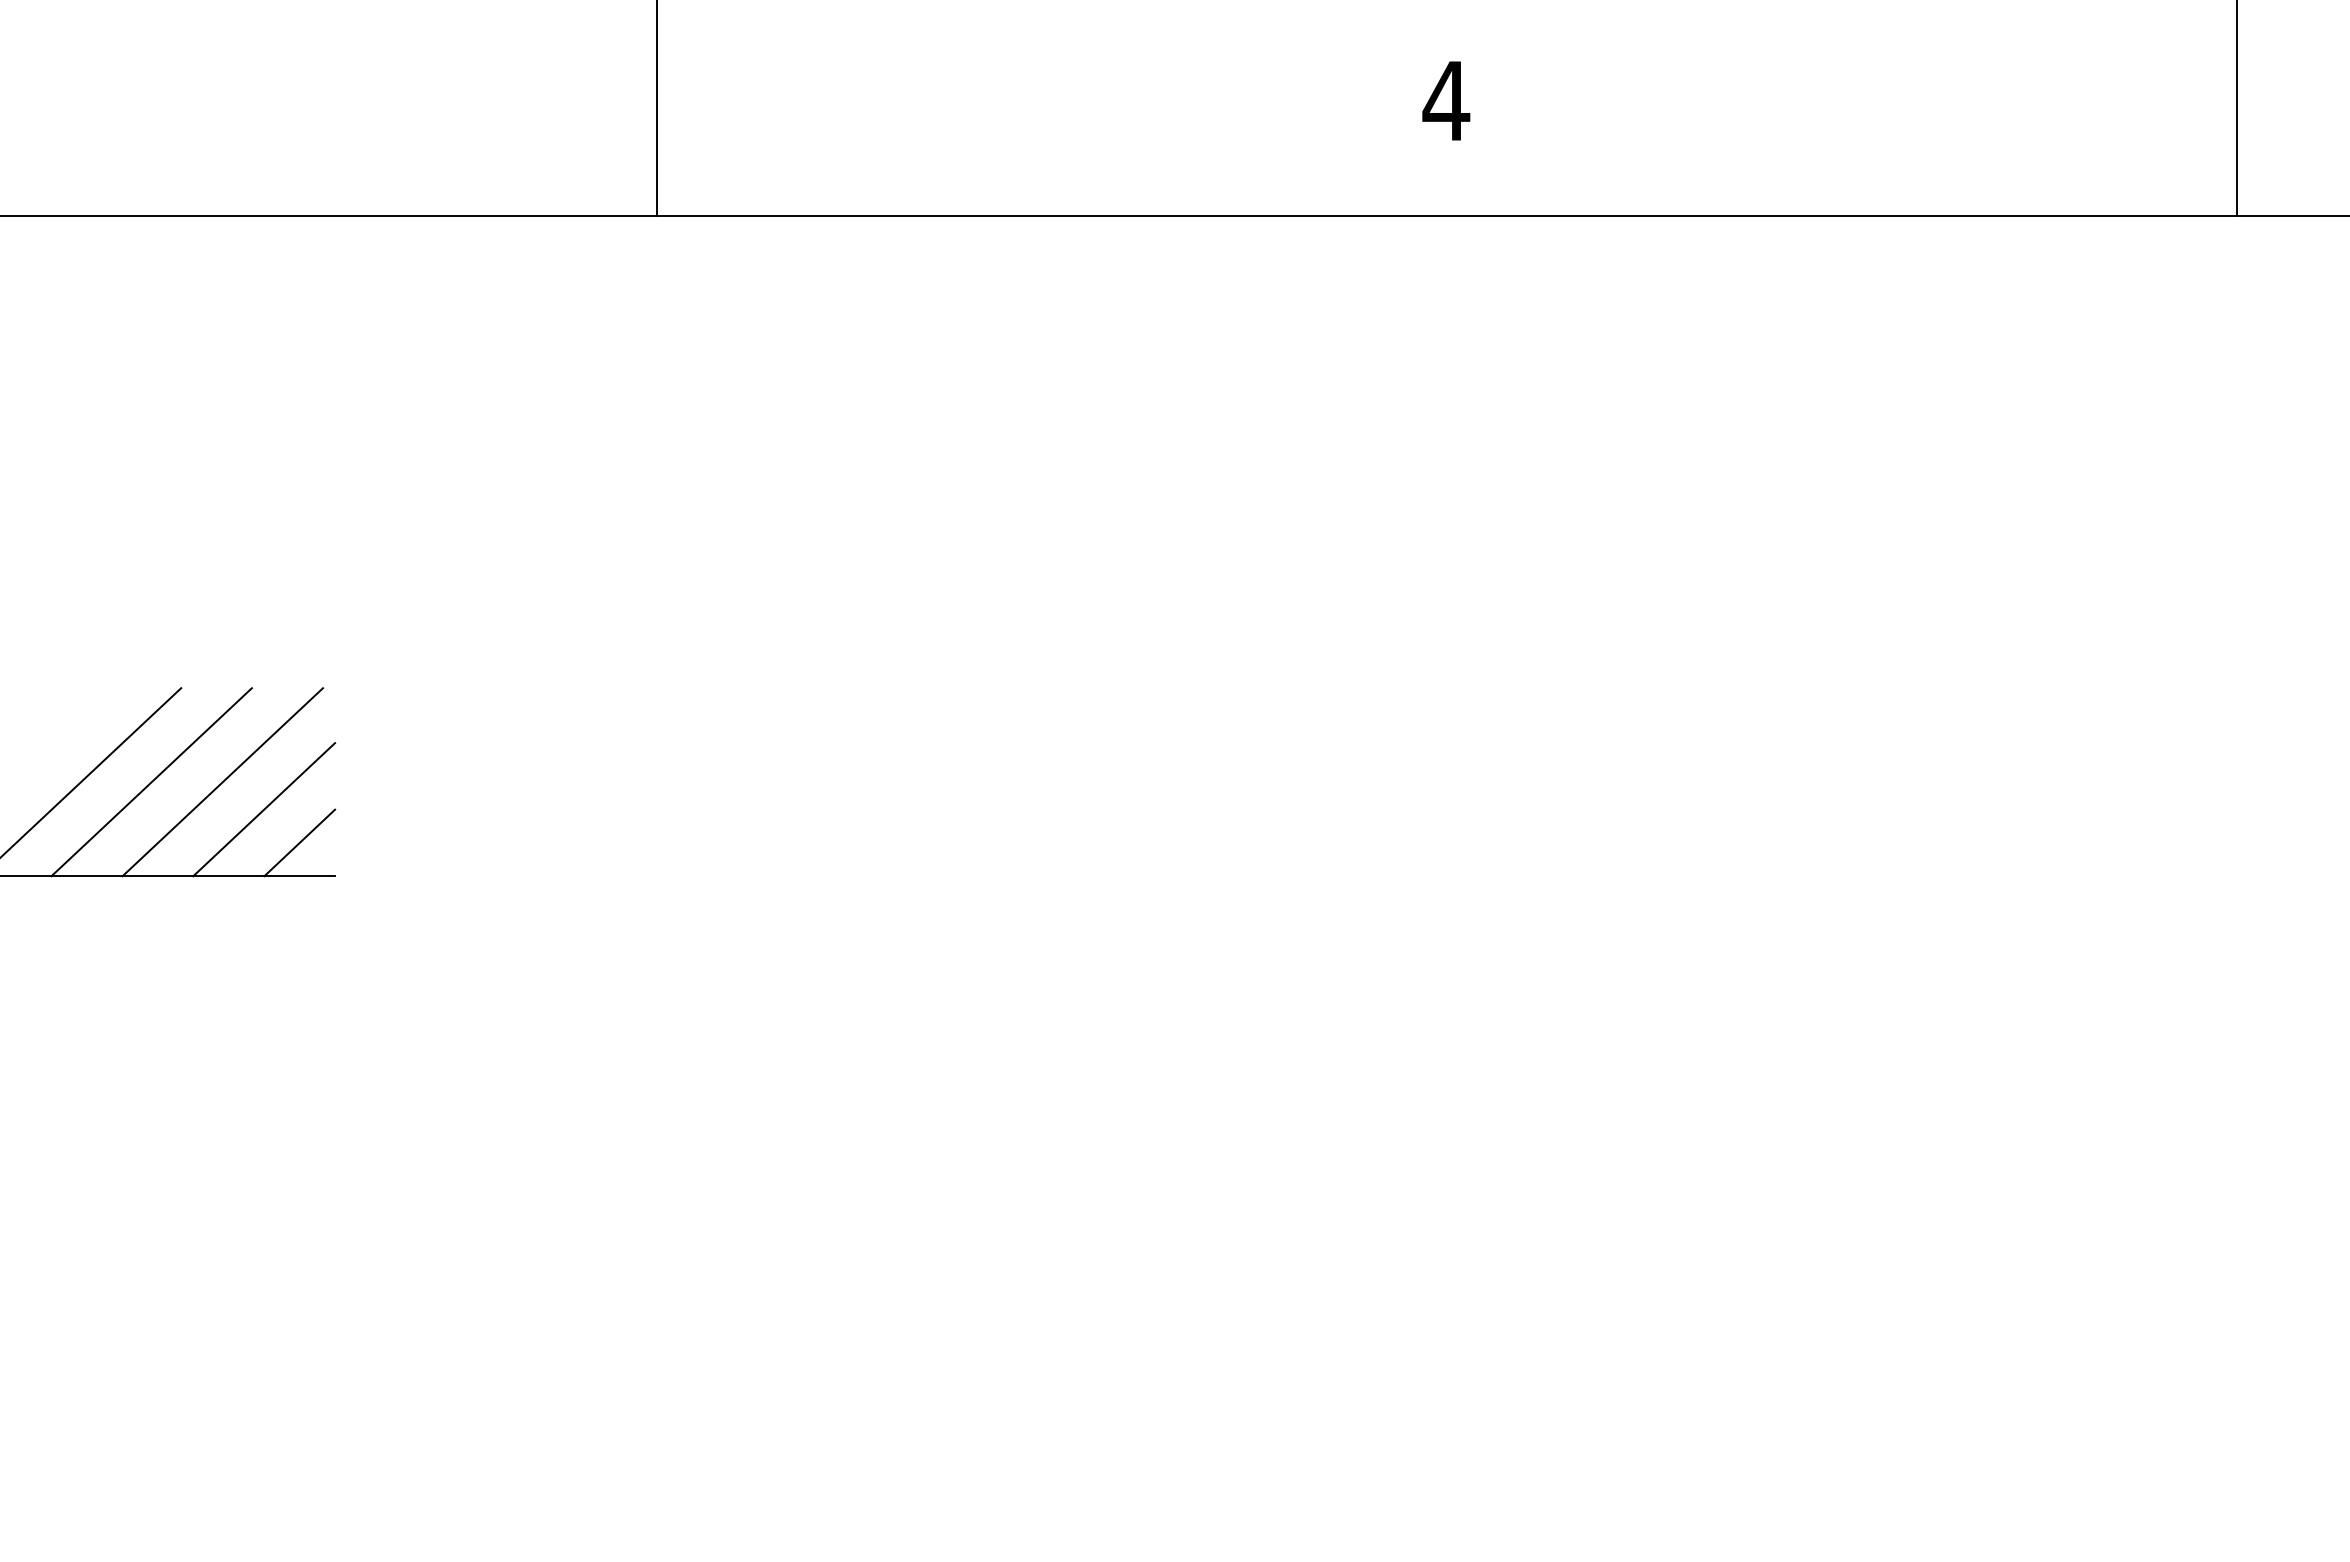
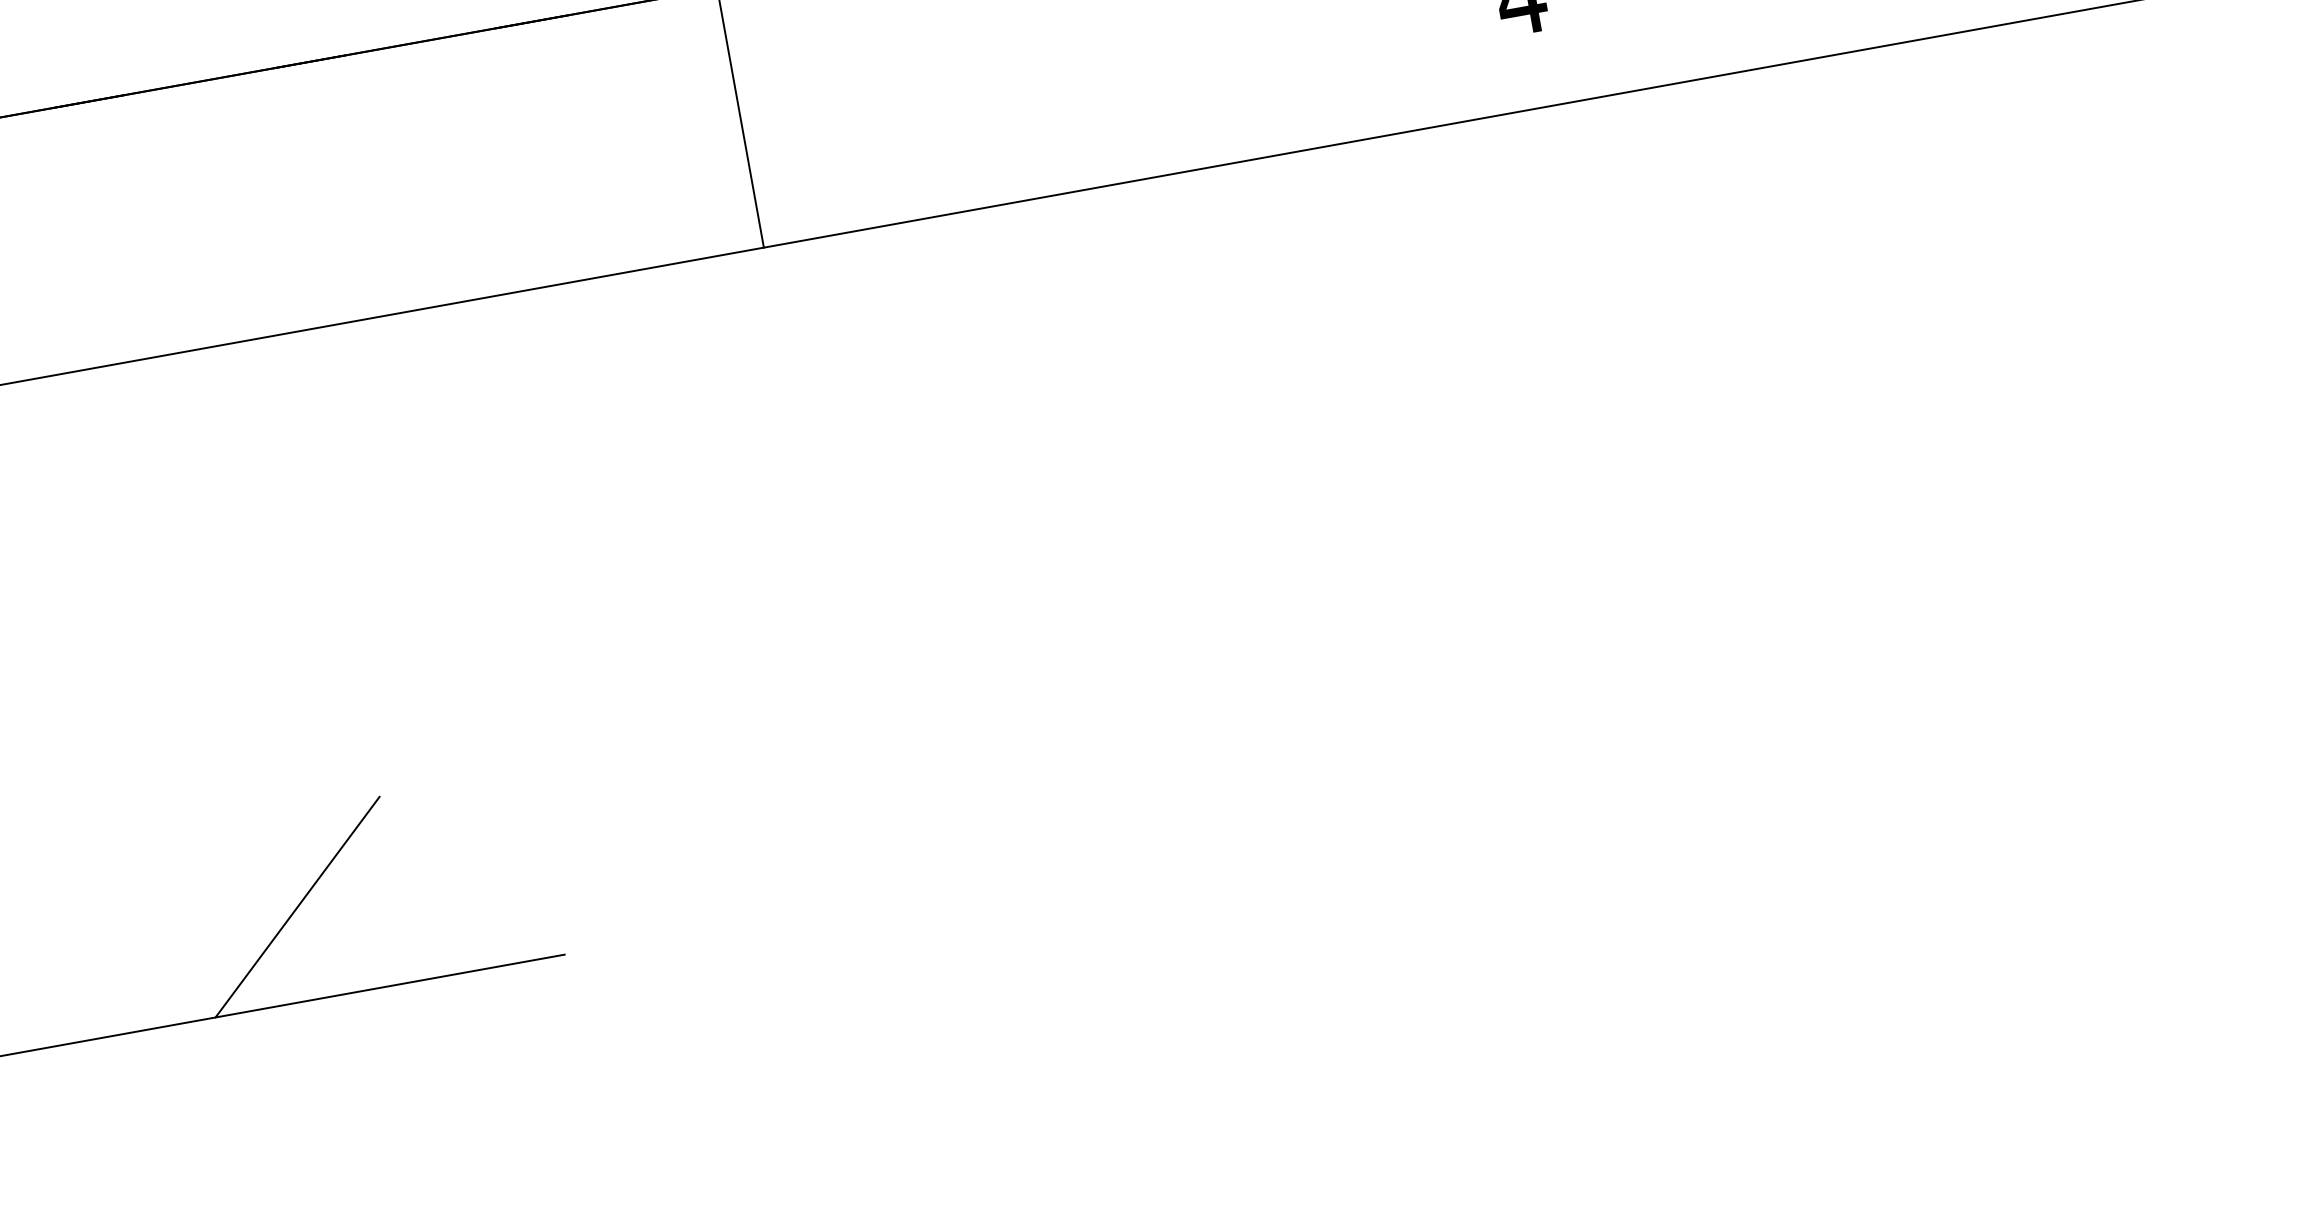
line: (151, 782) -> (367, 894), removed
line: (222, 782) -> (436, 882), removed
line: (264, 809) -> (483, 901), removed
line: (299, 842) -> (523, 927), removed

